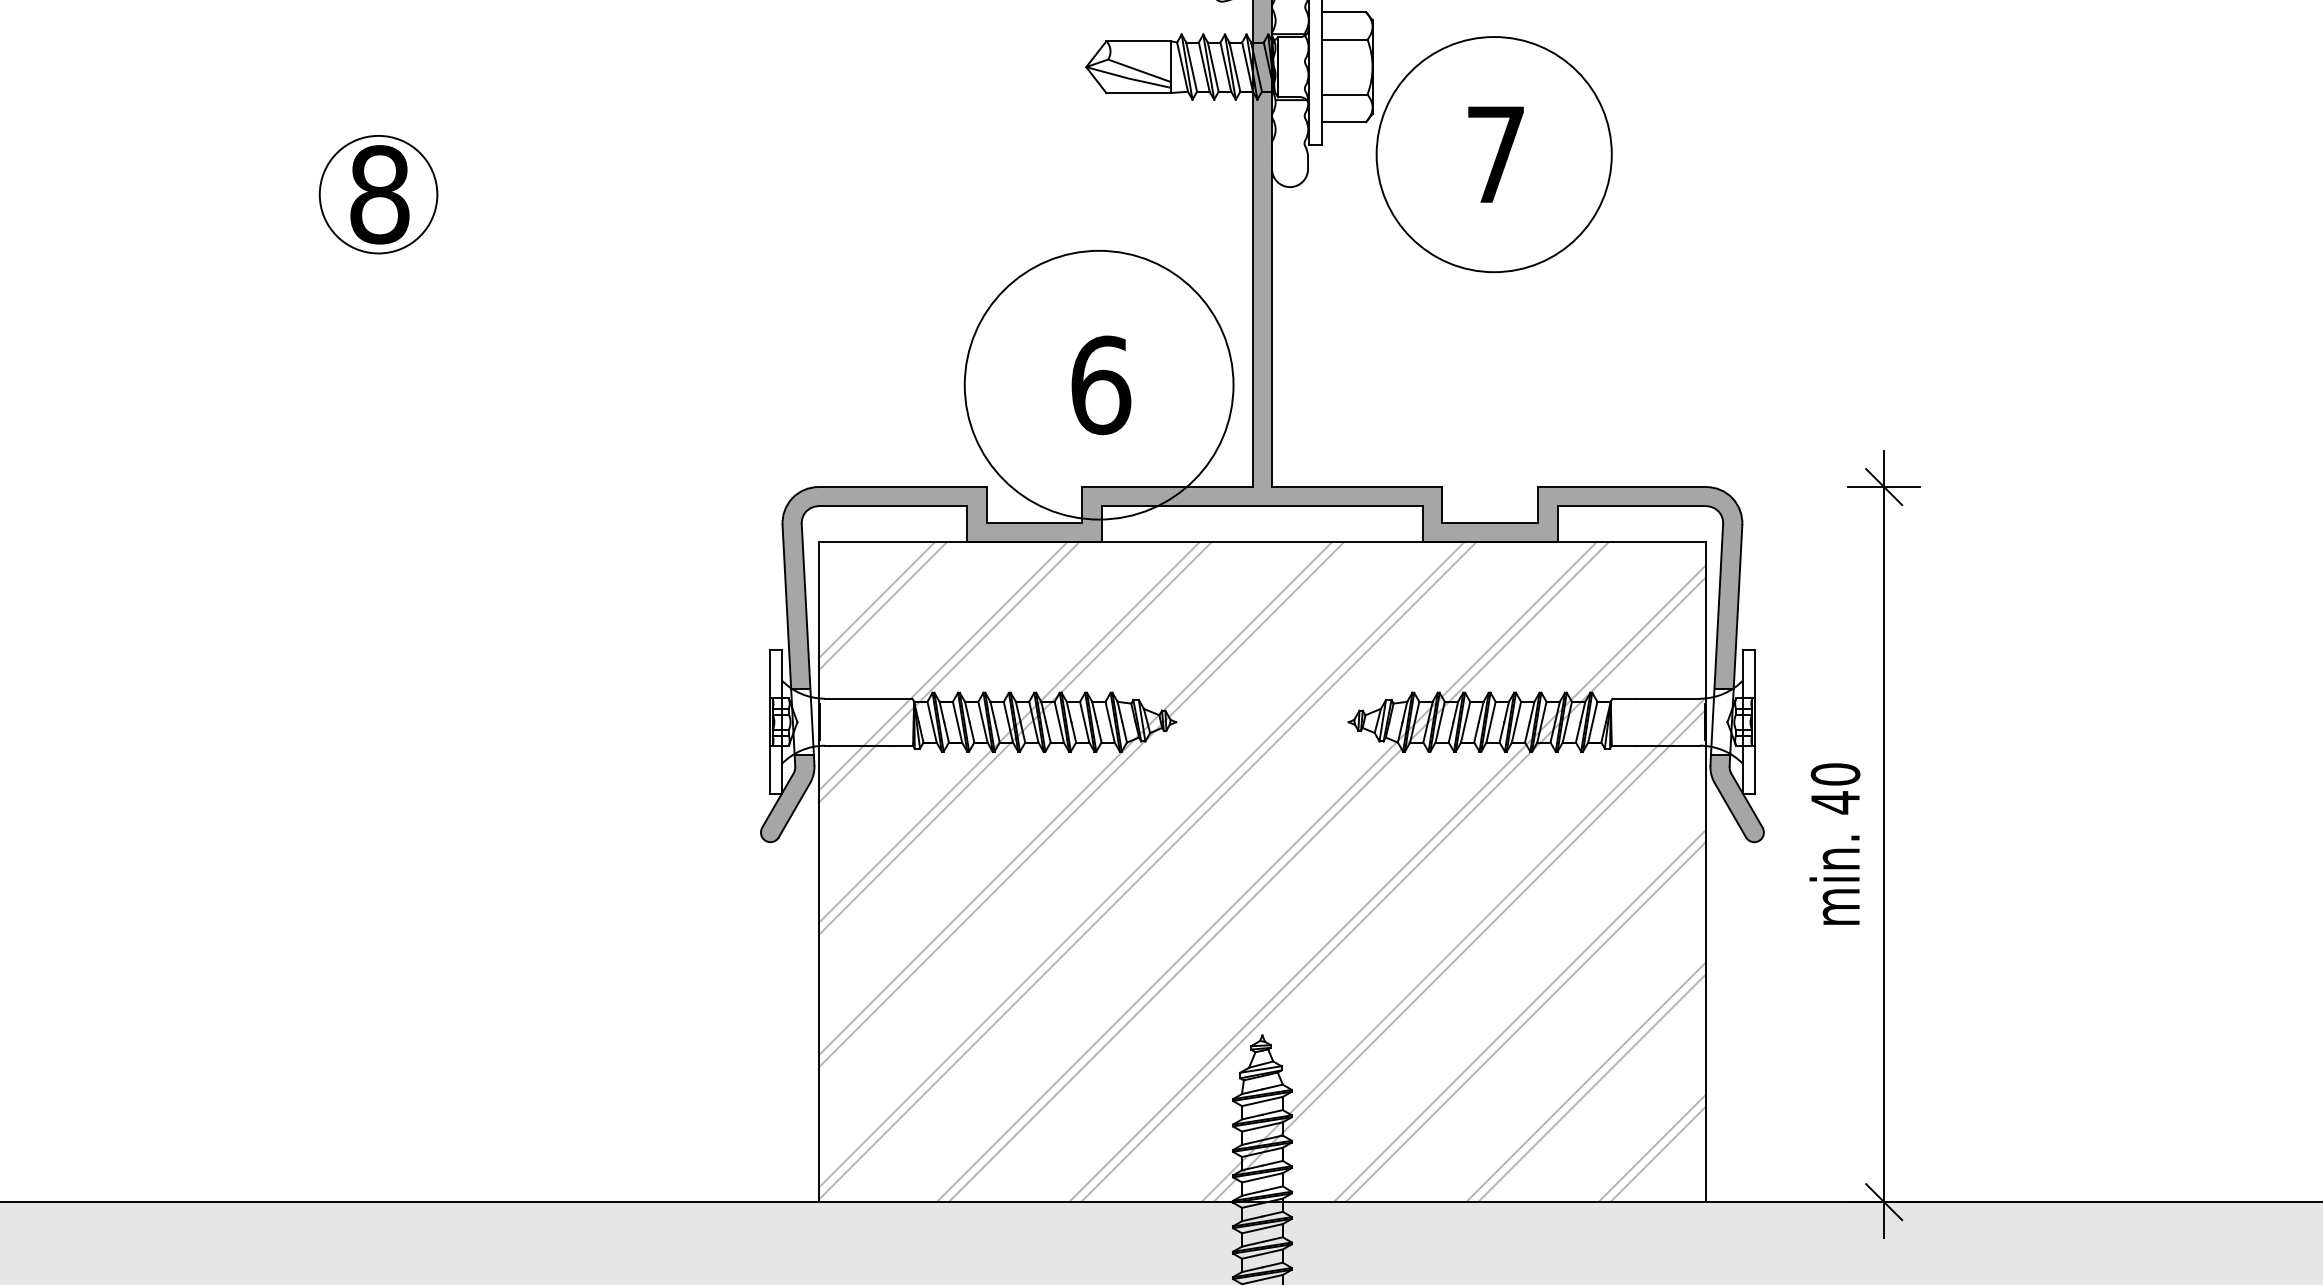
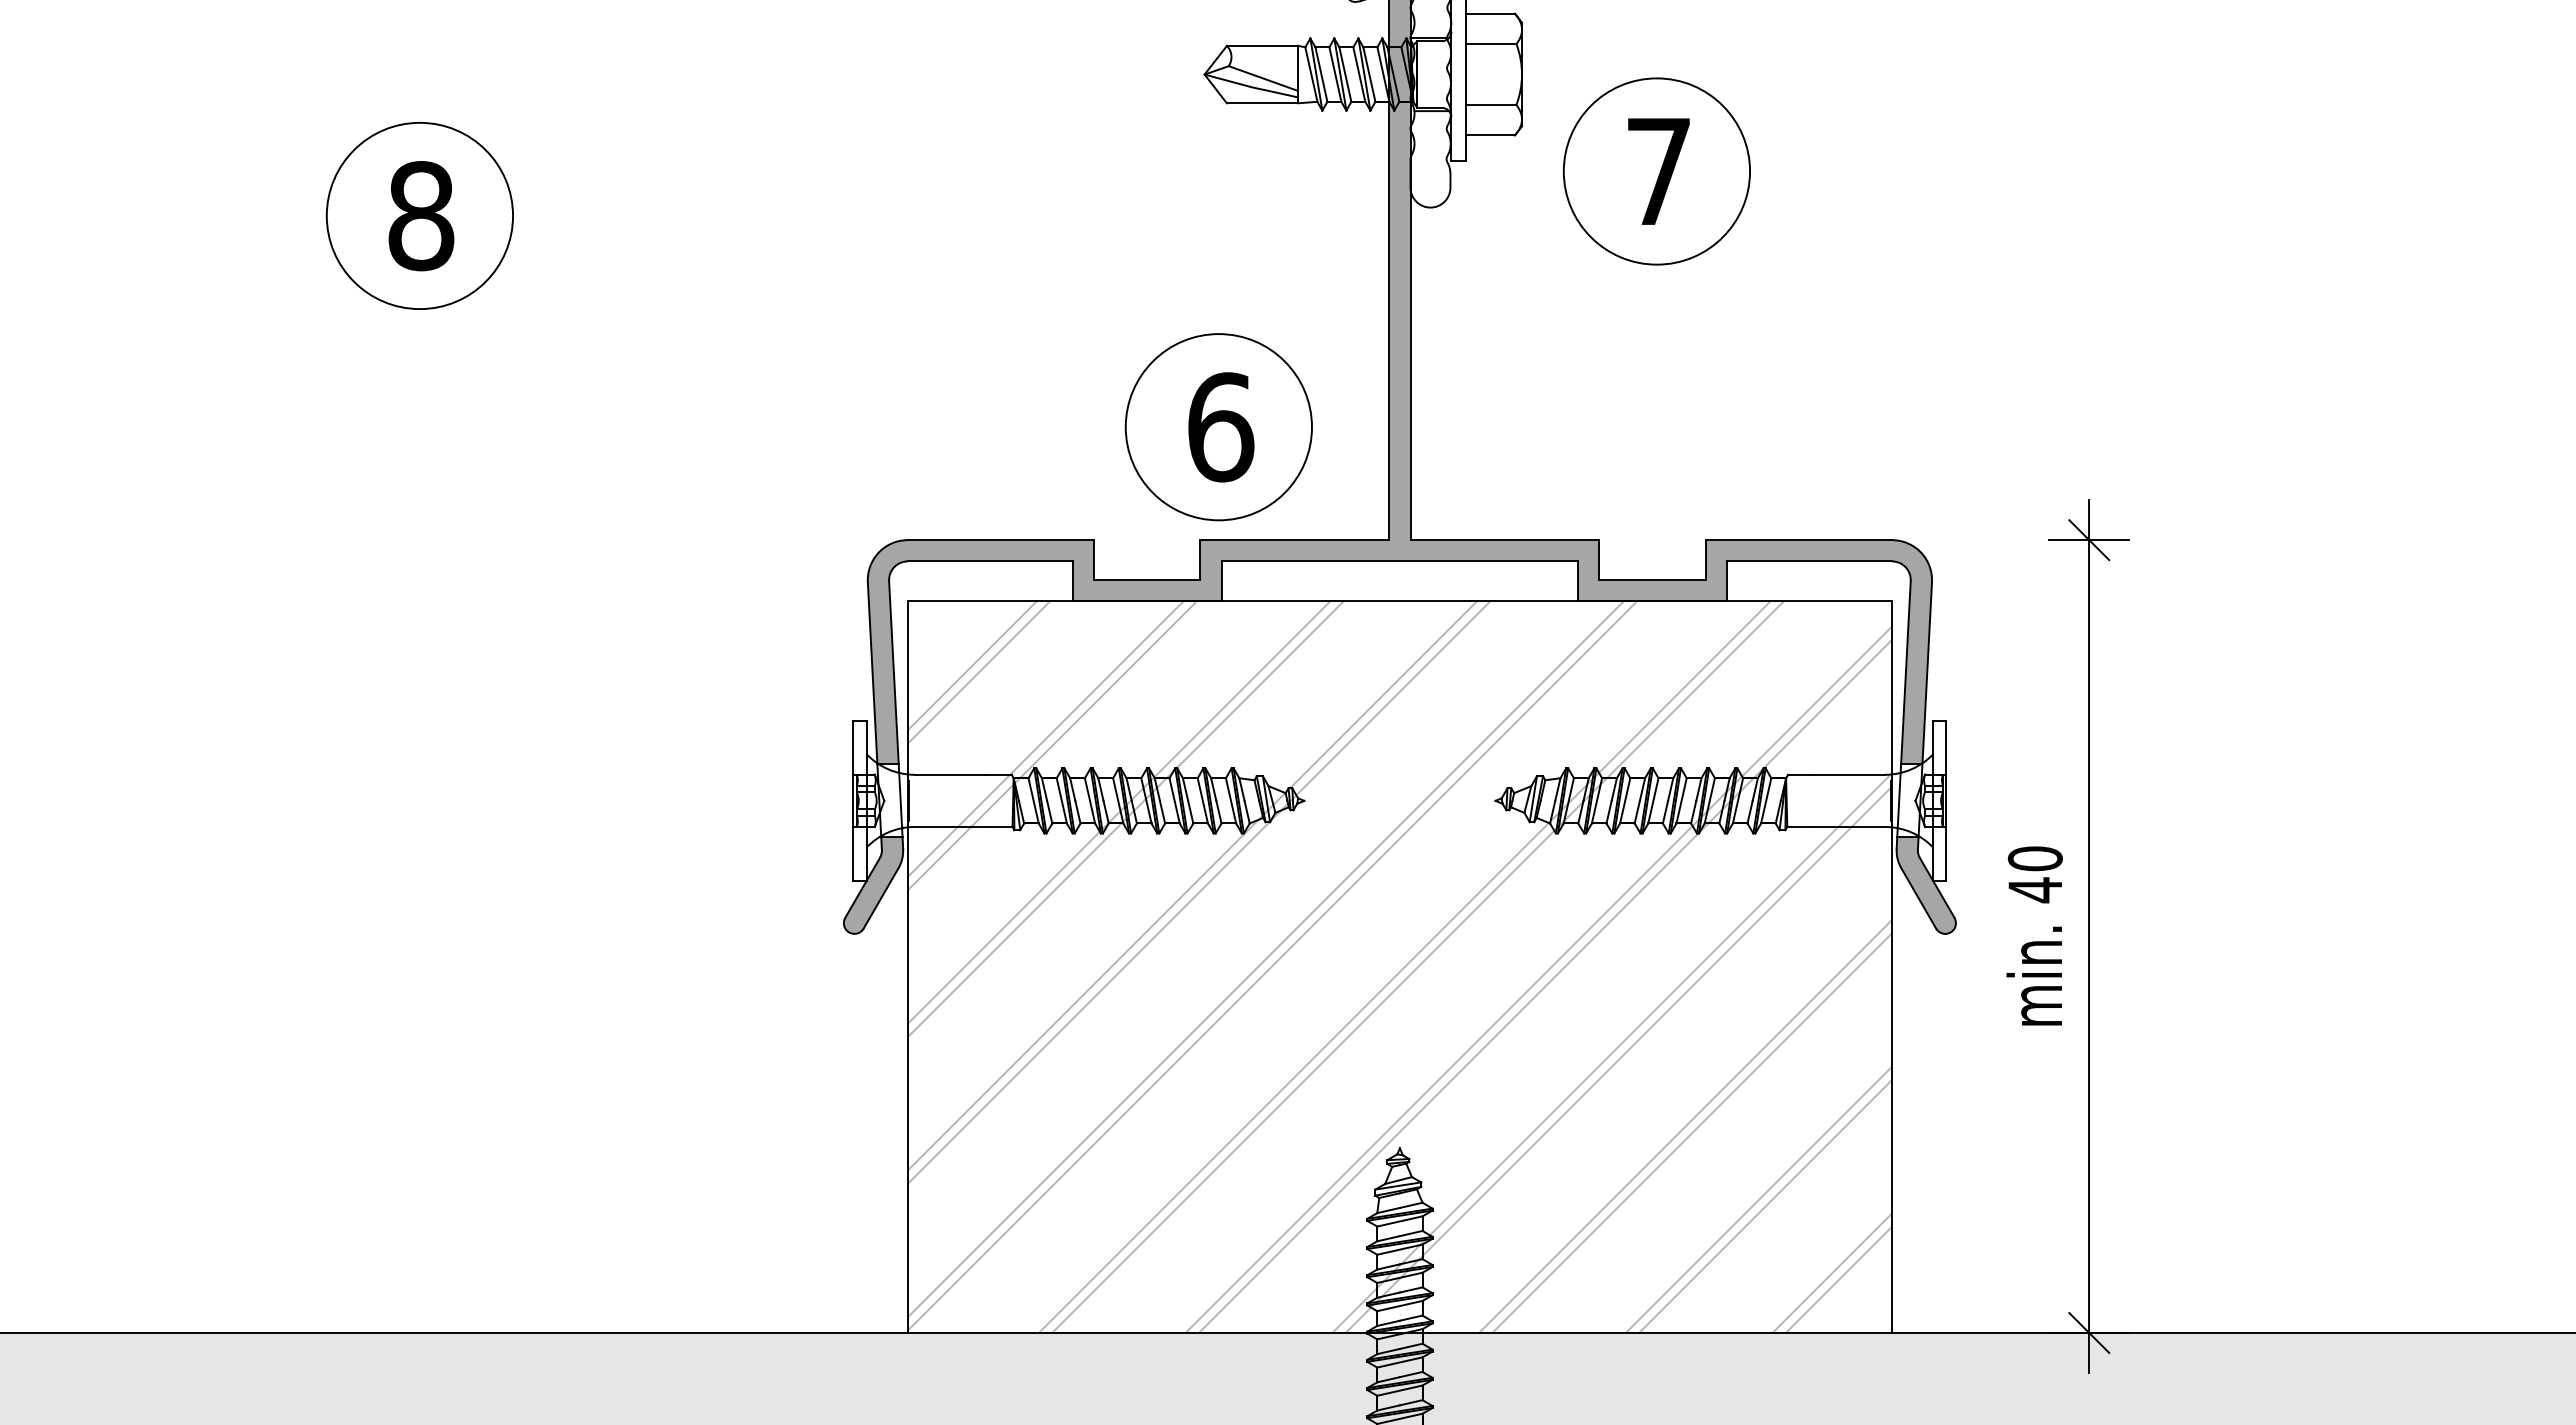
circle: (1493, 154) -> (1656, 171), size x0.71
circle: (378, 194) -> (419, 215), size x1.43
circle: (1098, 385) -> (1218, 427), size x0.62

